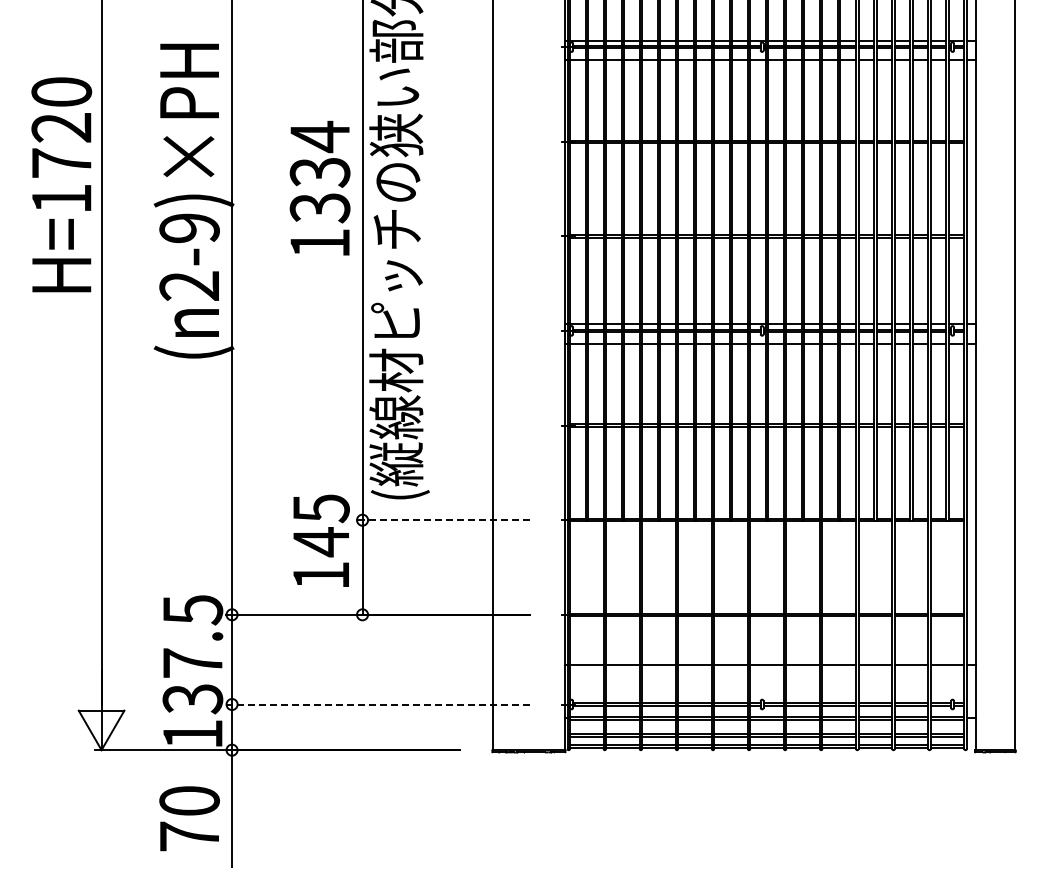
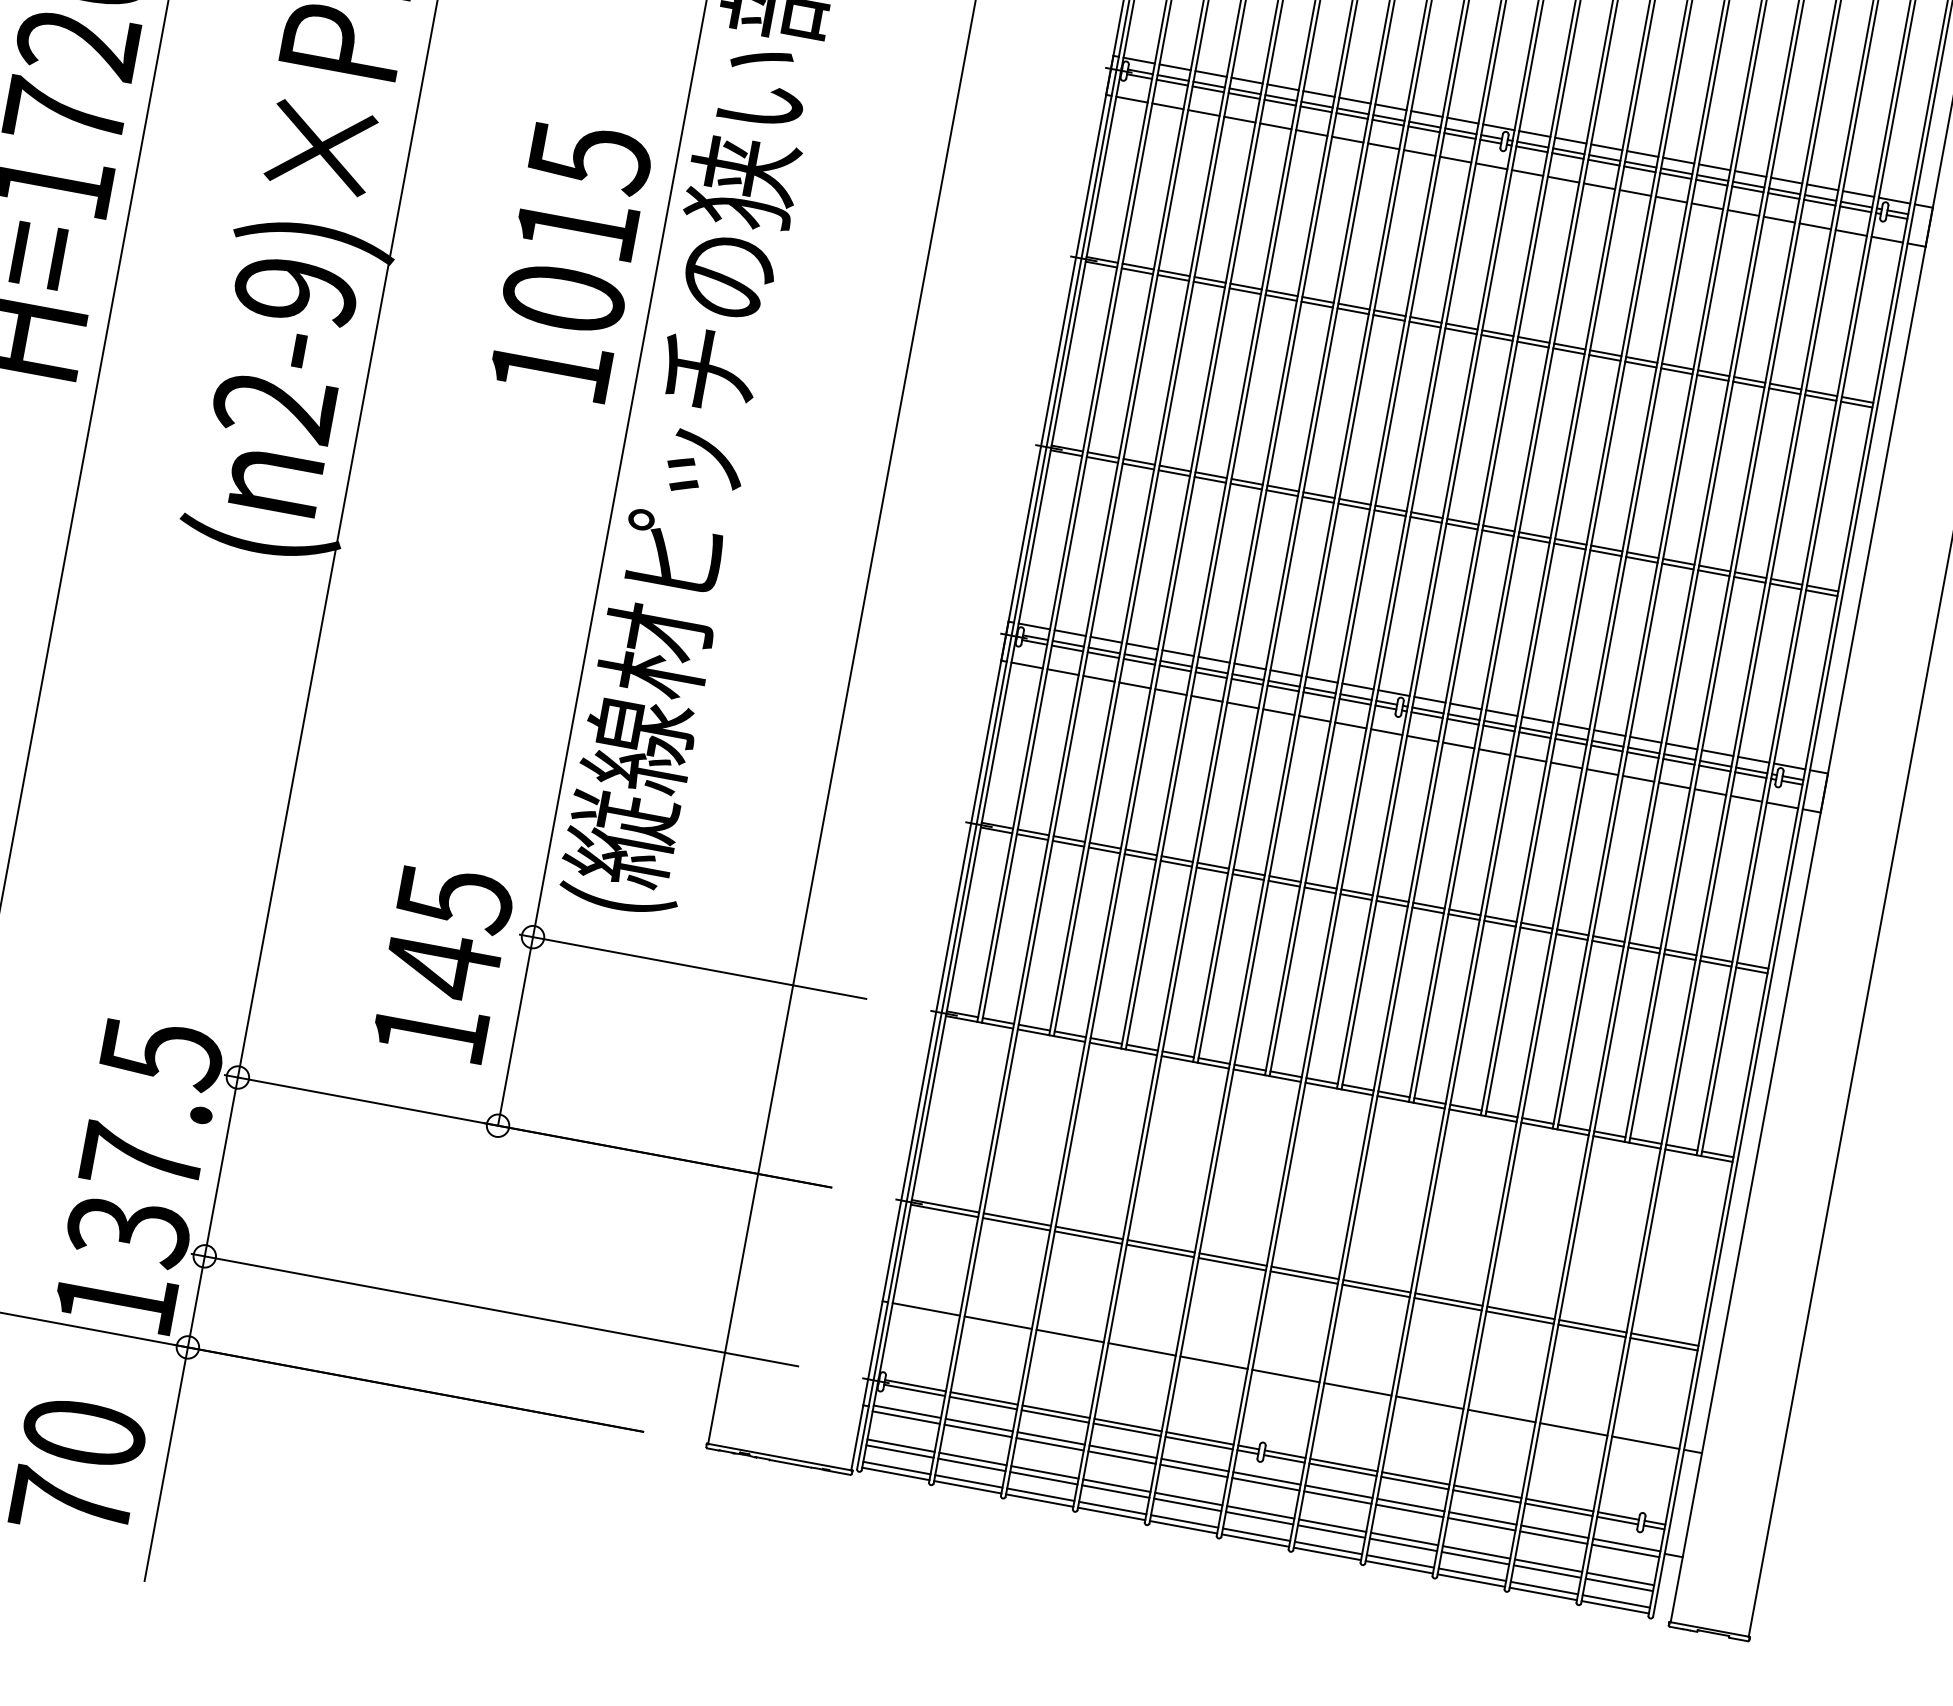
text: (319, 171) -> (576, 225), 1334 -> 1015
line: (442, 520) -> (692, 967), dashed -> solid
line: (377, 704) -> (494, 1310), dashed -> solid

